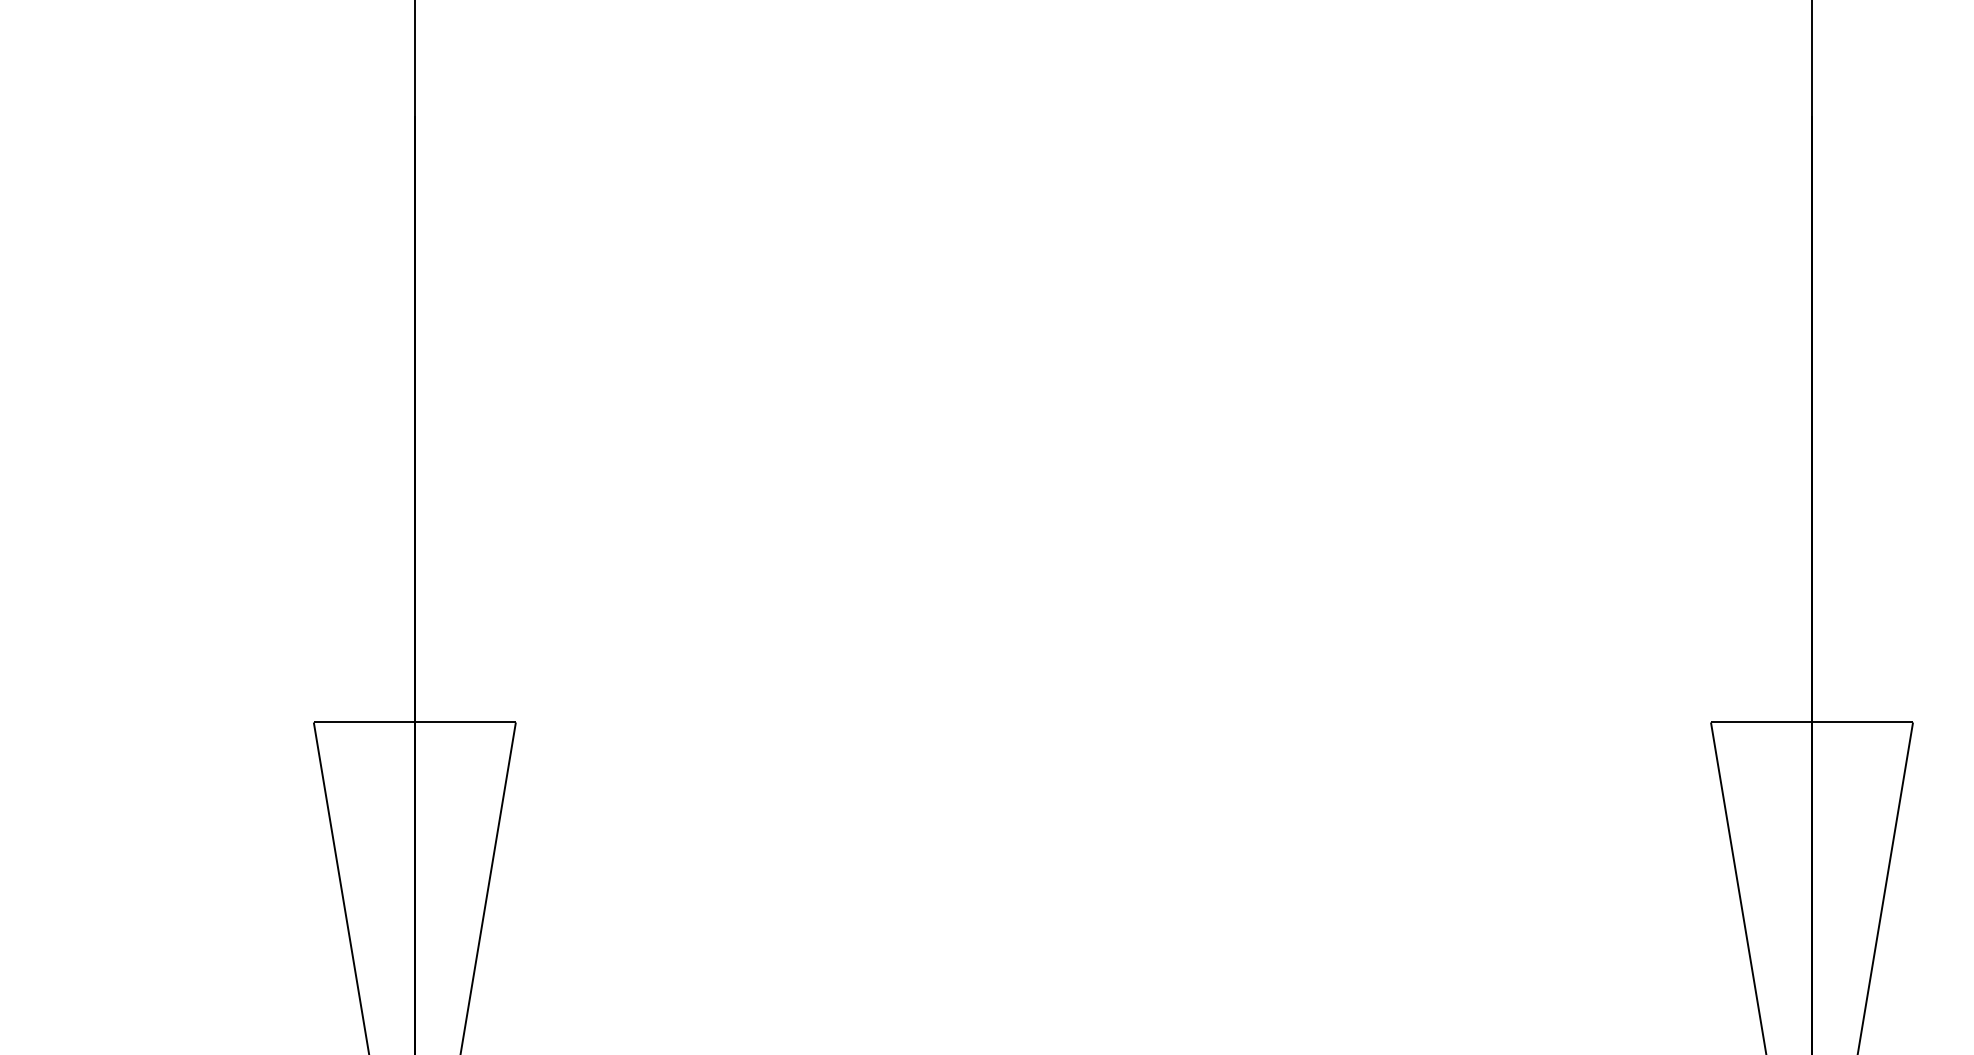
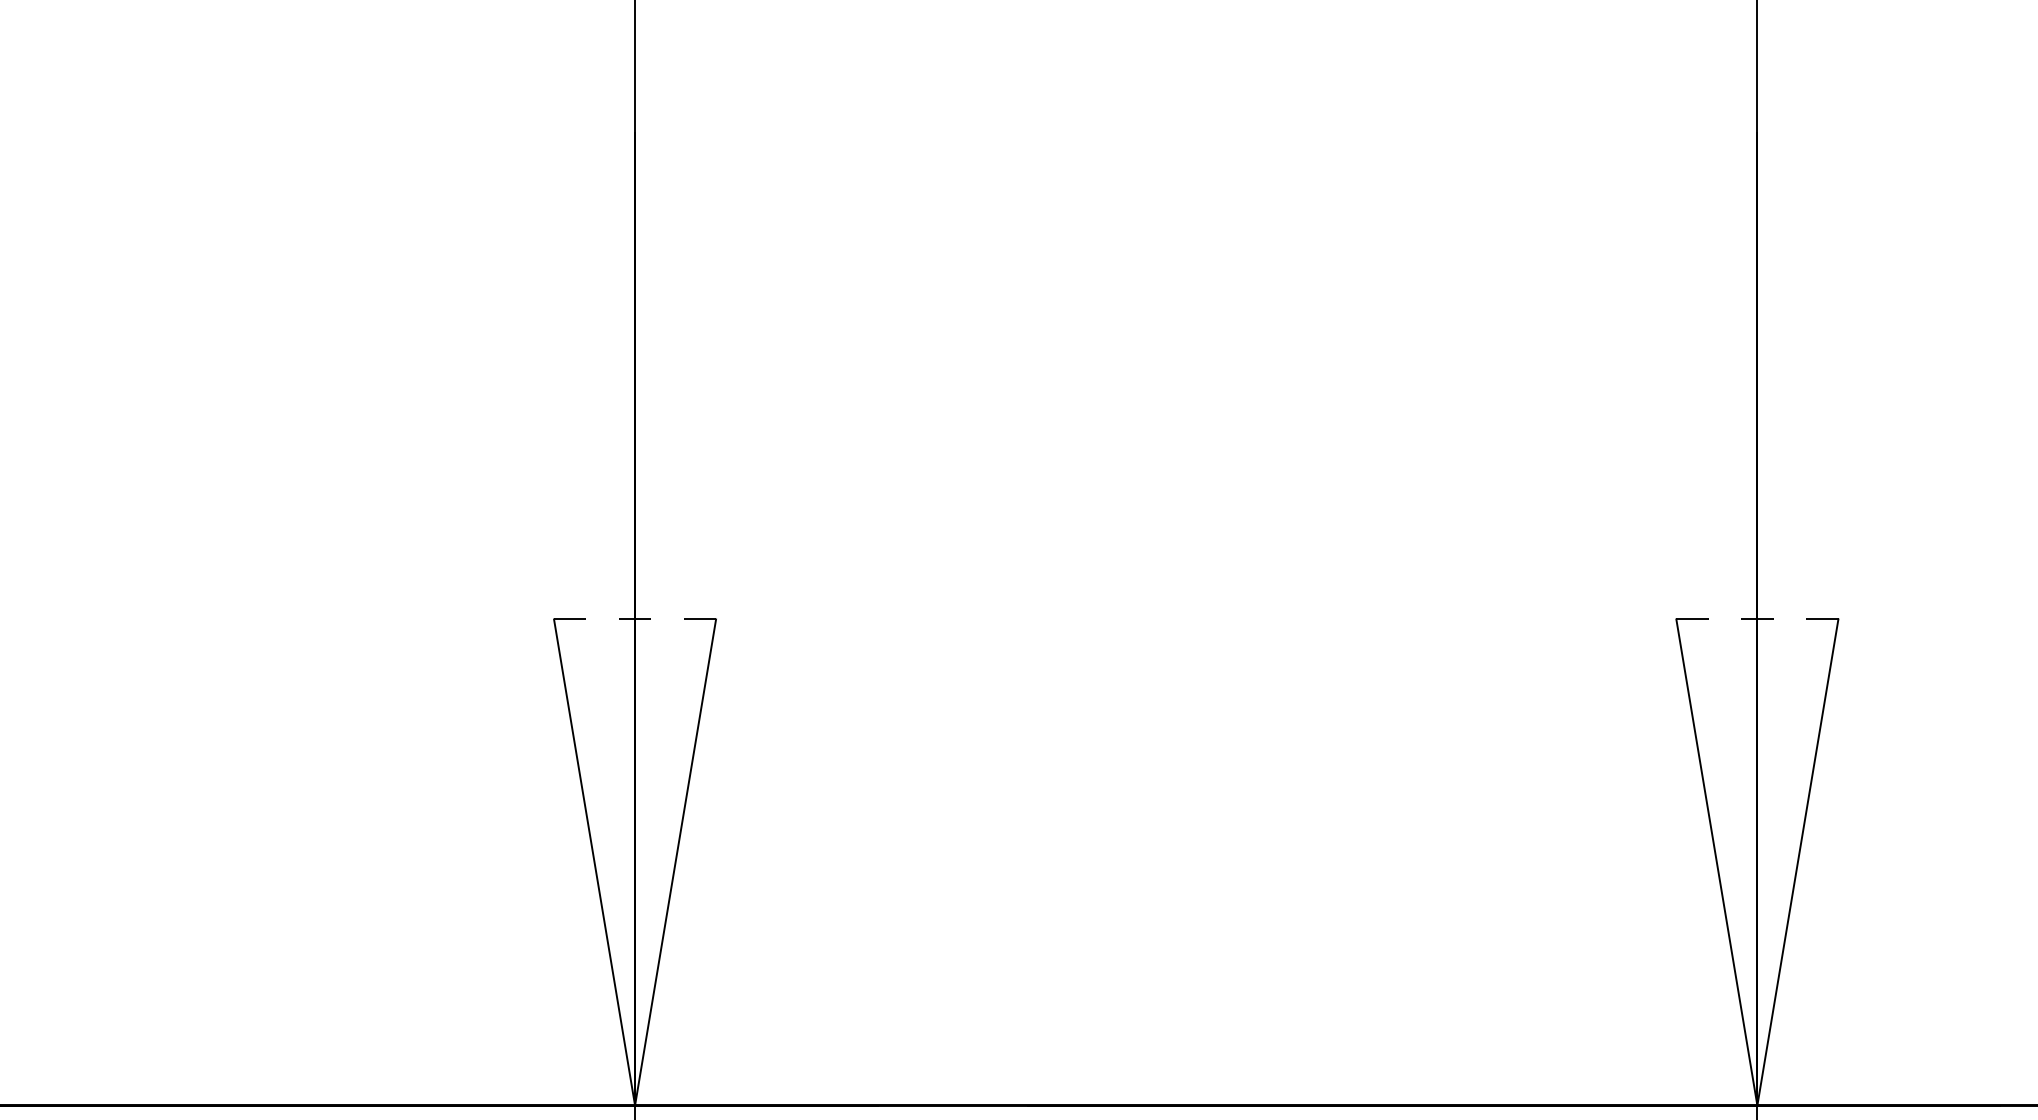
line: (414, 722) -> (634, 618), solid -> dashed
line: (1810, 722) -> (1756, 618), solid -> dashed

